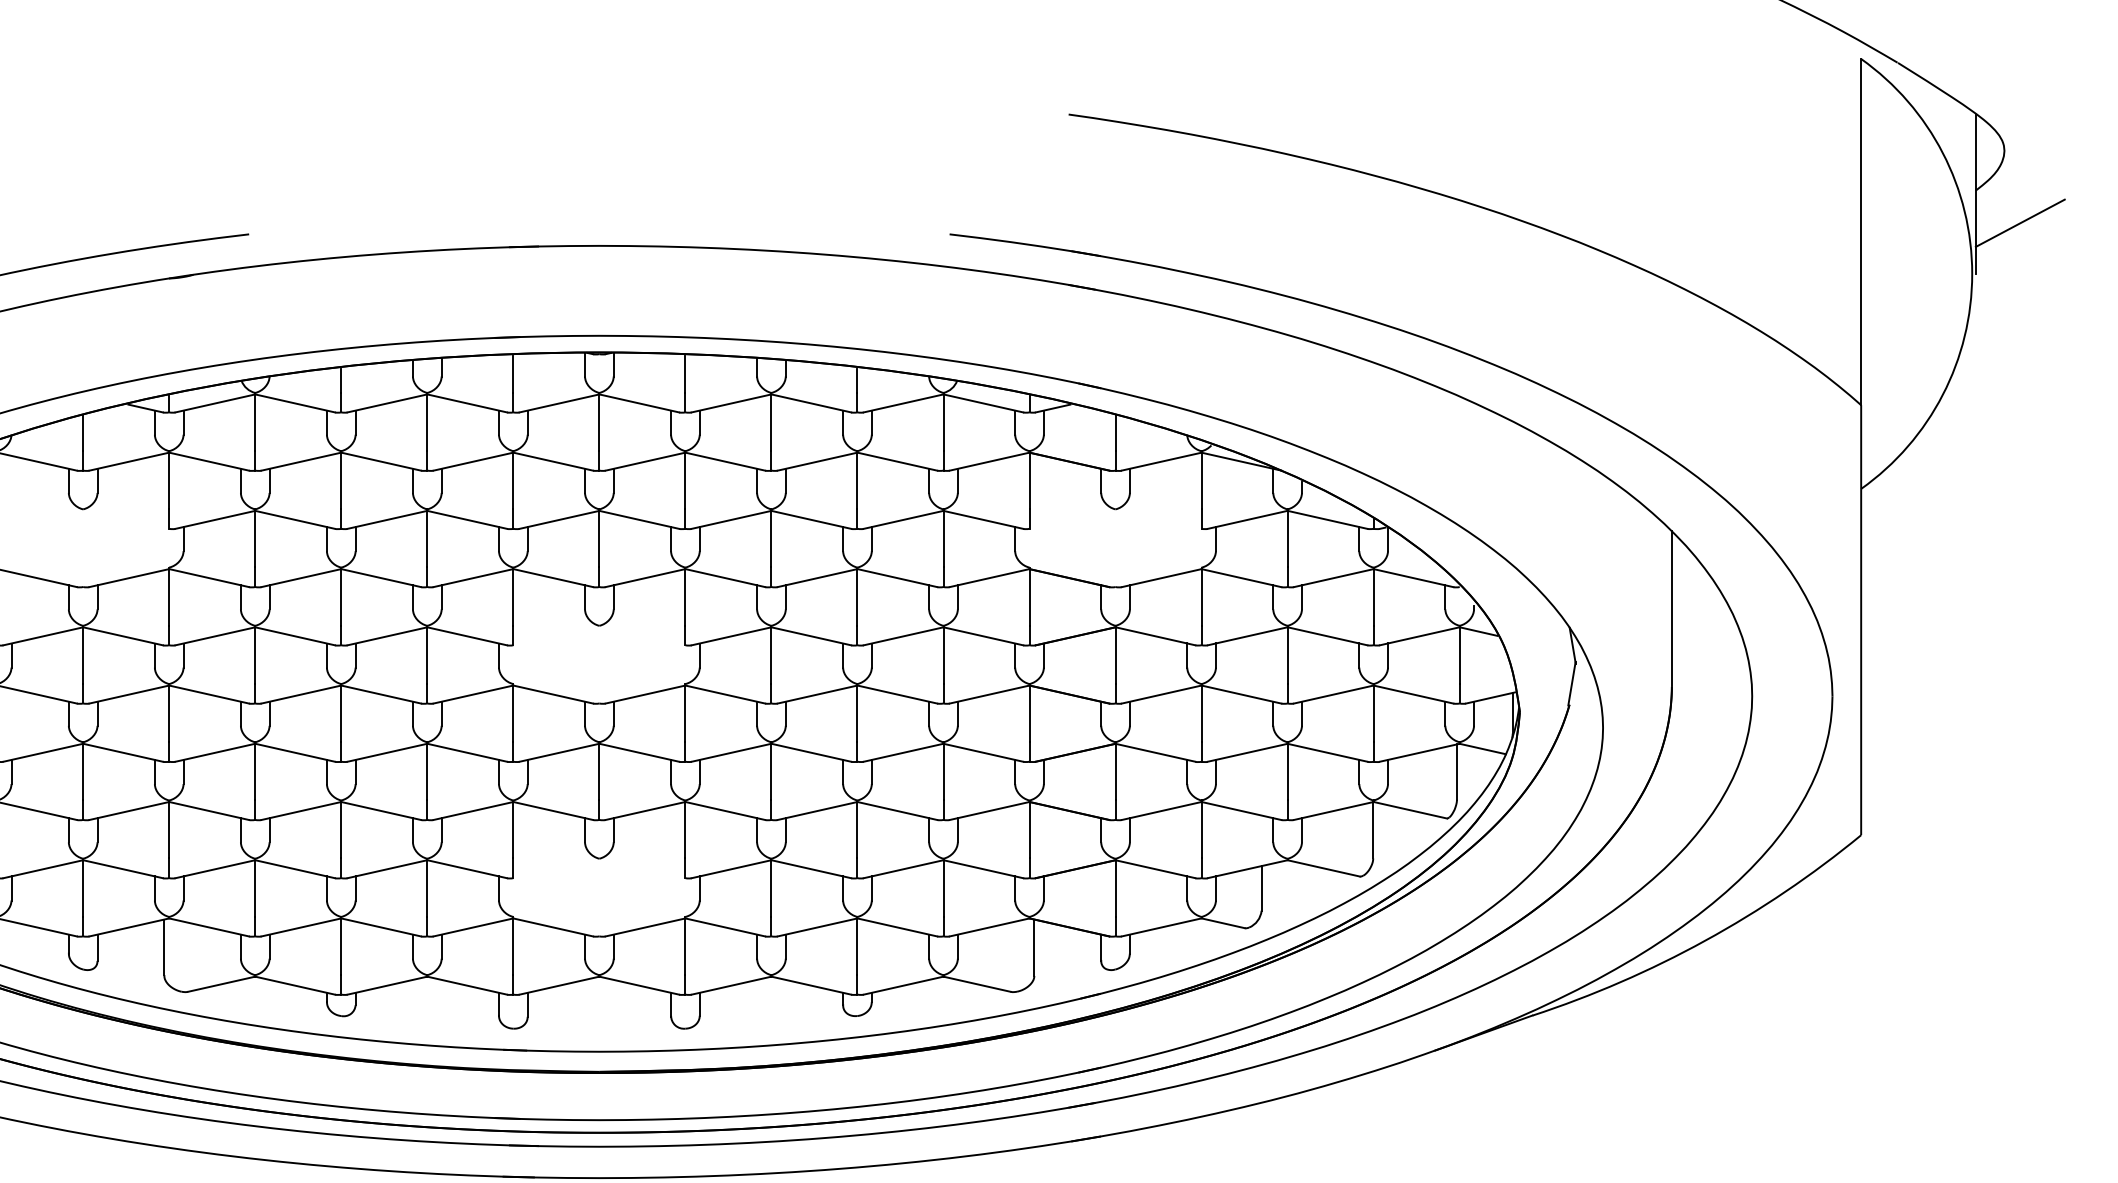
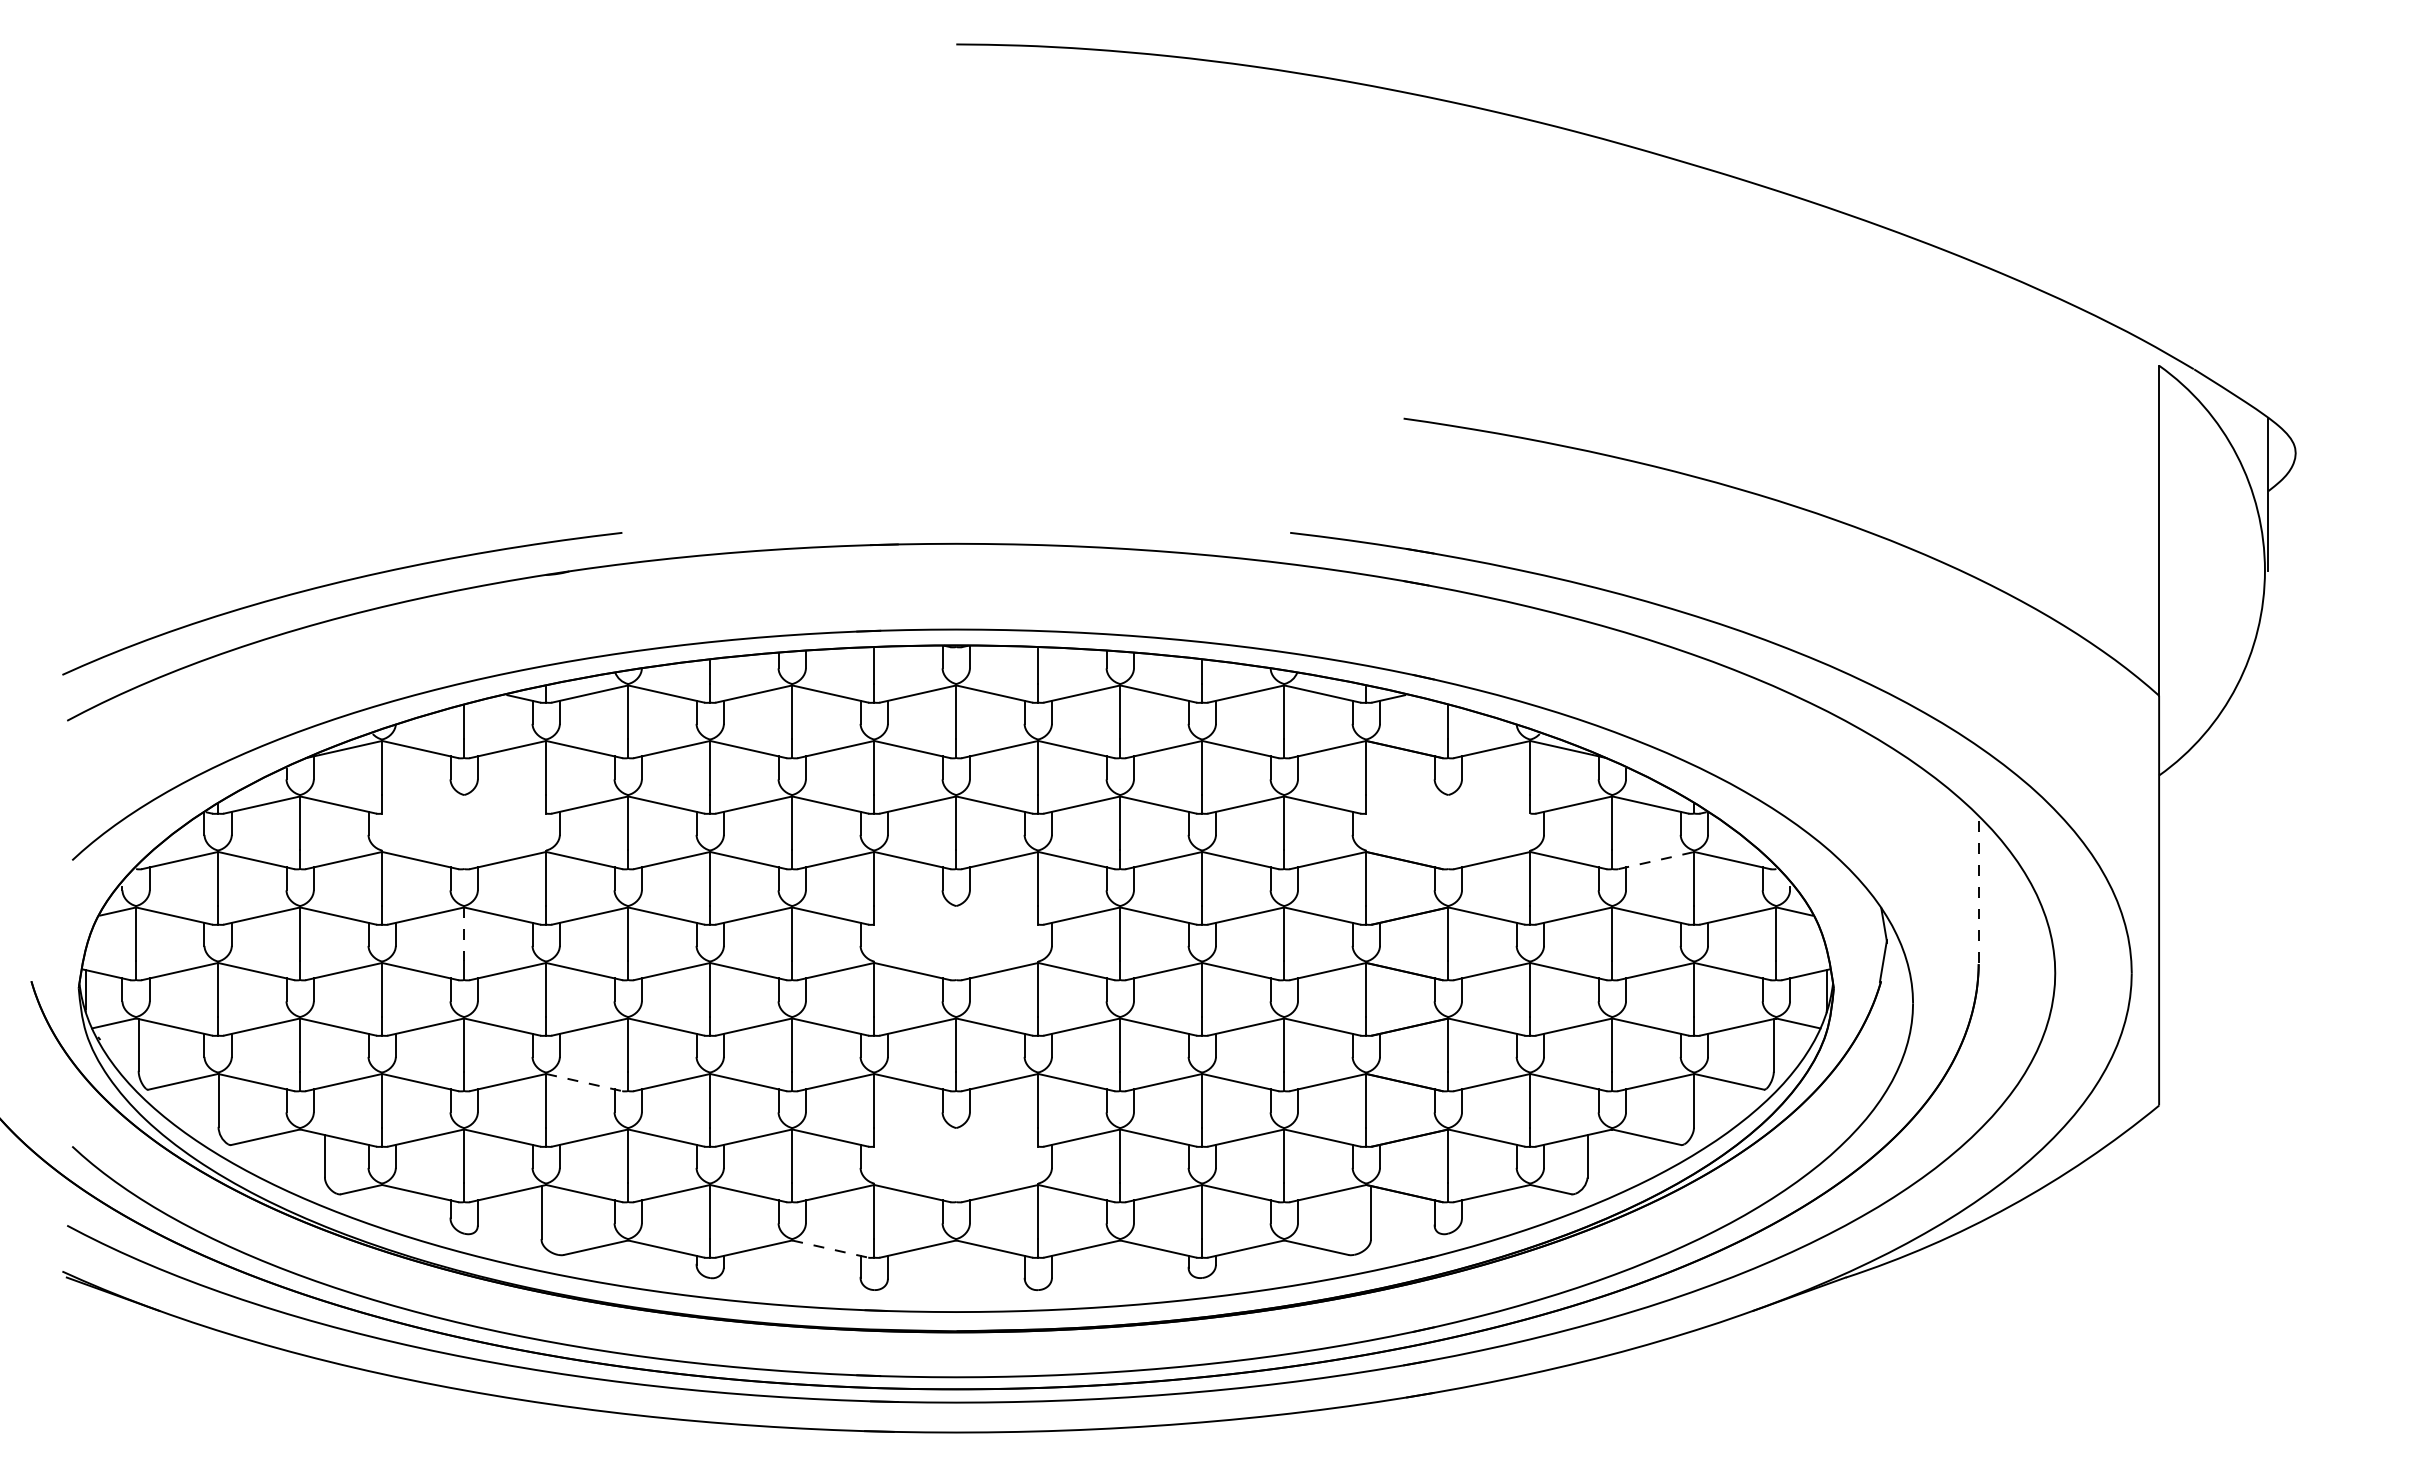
line: (2019, 222) -> (2310, 521), removed
line: (1333, 578) -> (1656, 860), solid -> dashed
line: (1671, 608) -> (1978, 889), solid -> dashed
line: (83, 655) -> (464, 934), solid -> dashed
line: (209, 810) -> (584, 1082), solid -> dashed
line: (467, 986) -> (830, 1249), solid -> dashed

